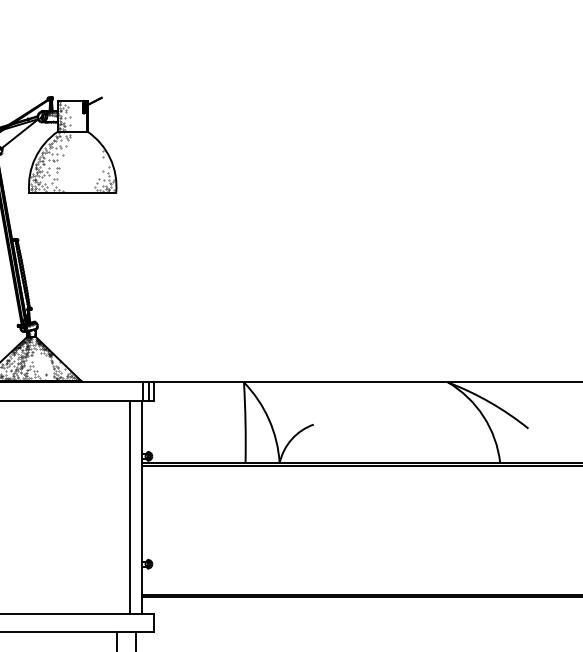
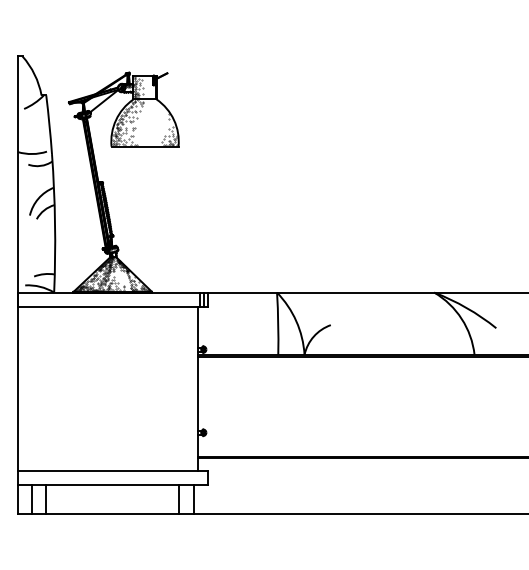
line: (129, 506) -> (188, 388), removed

